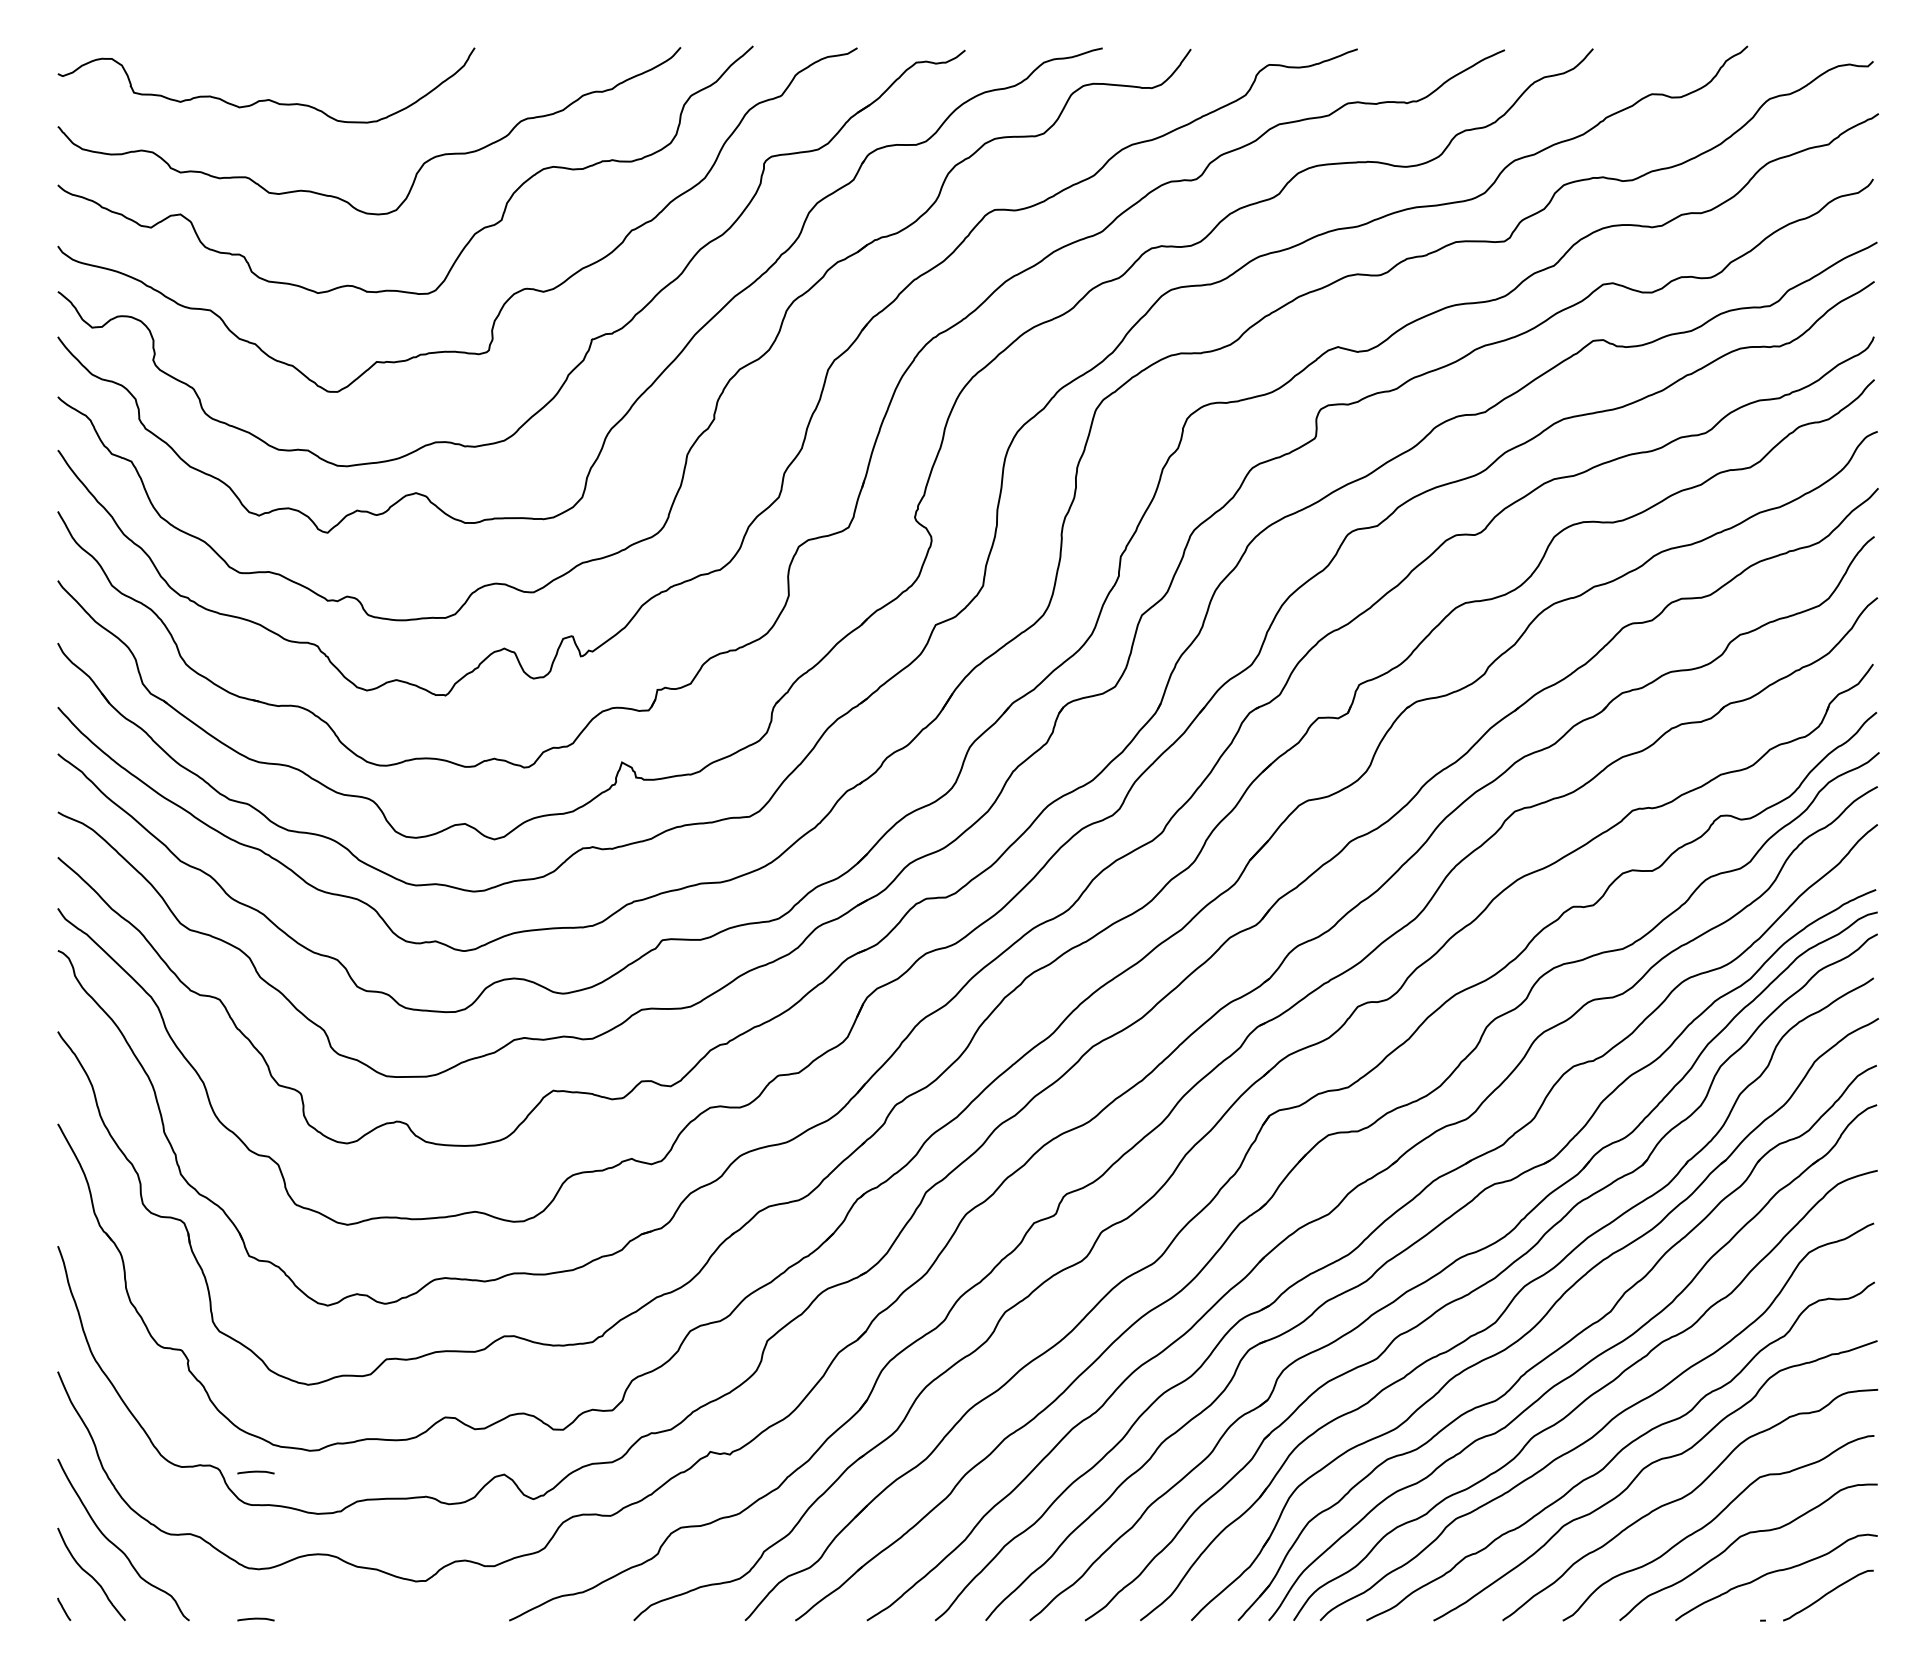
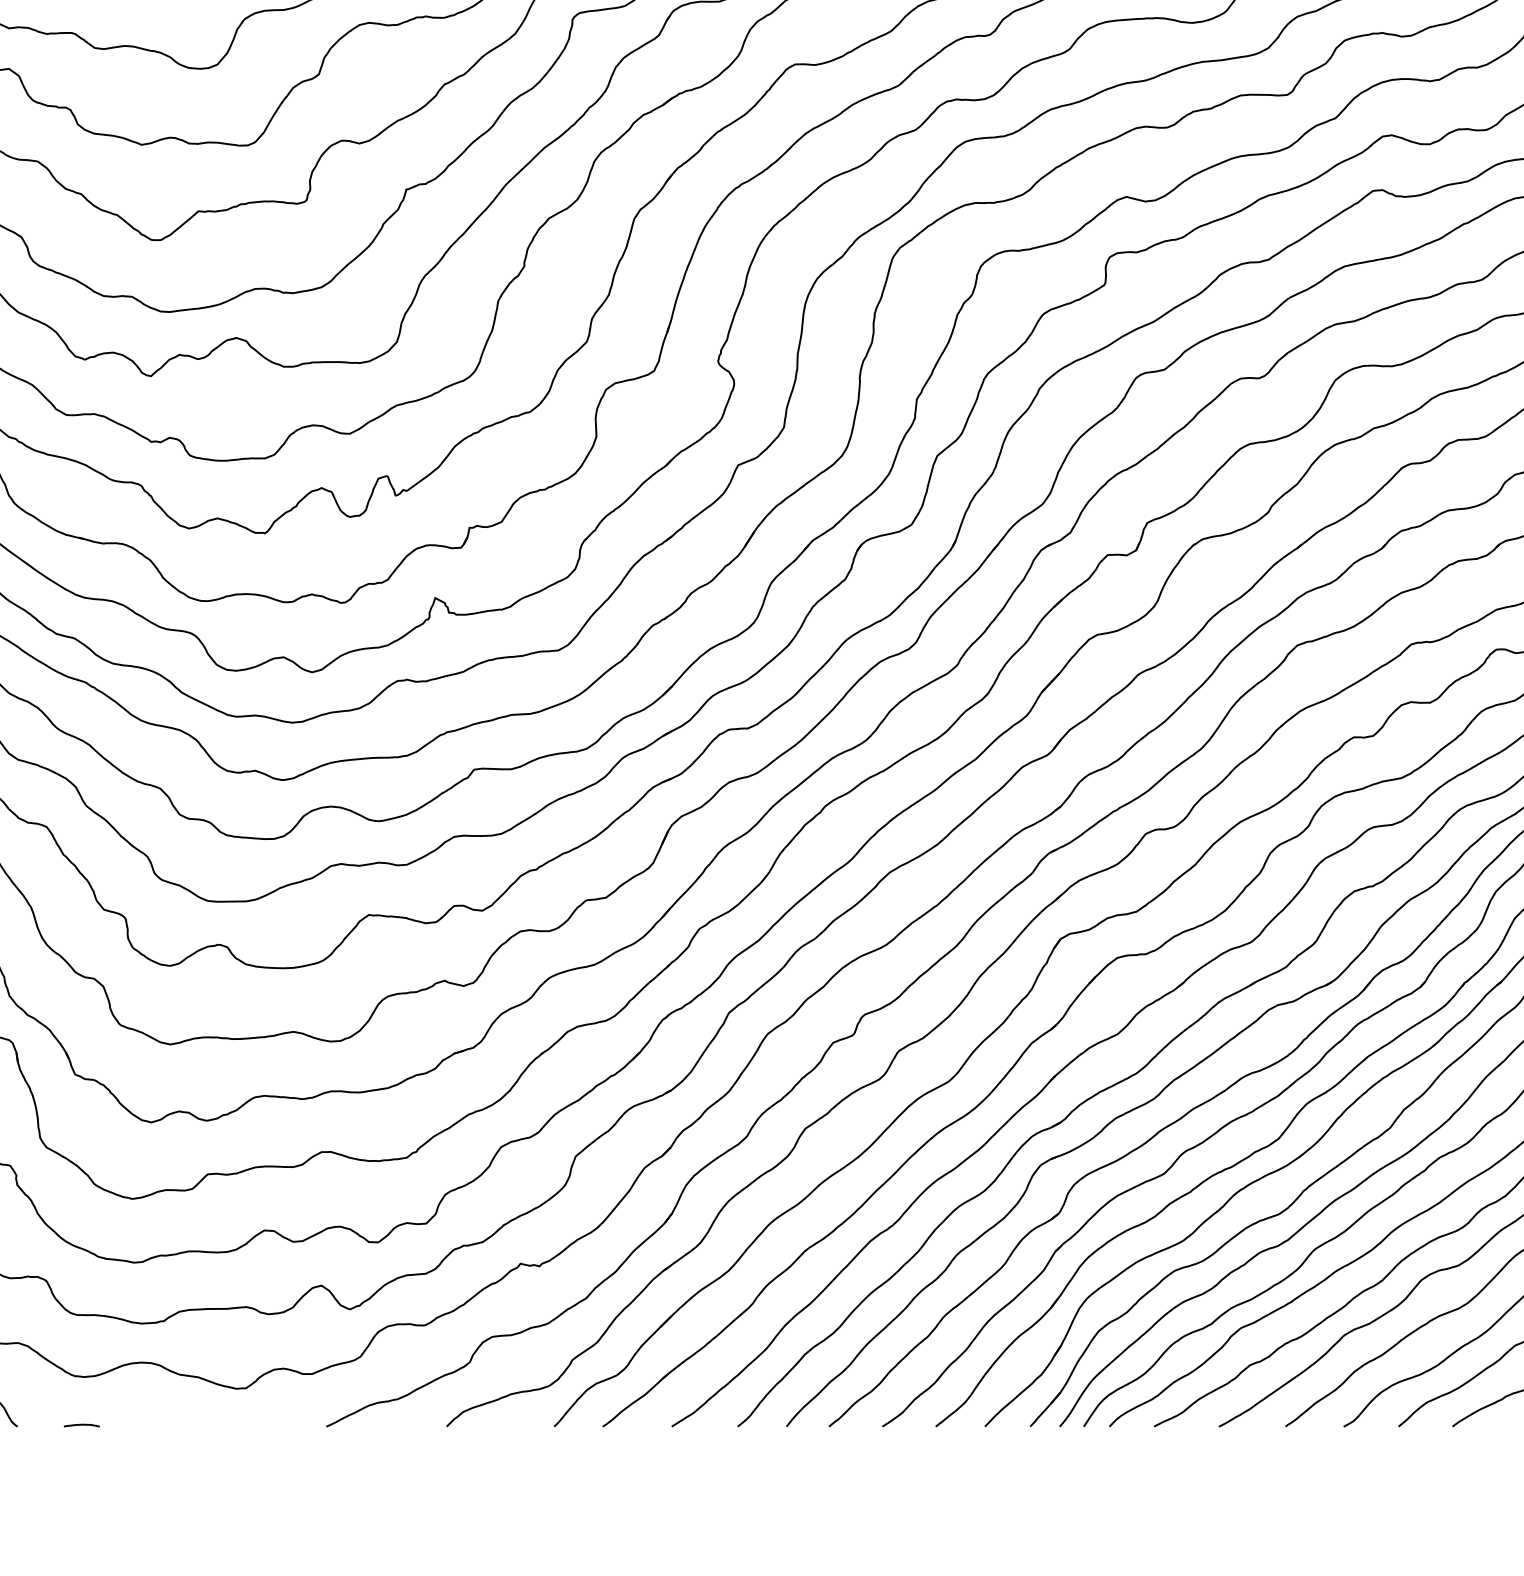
curve: (255, 1472) -> (81, 1283), removed

